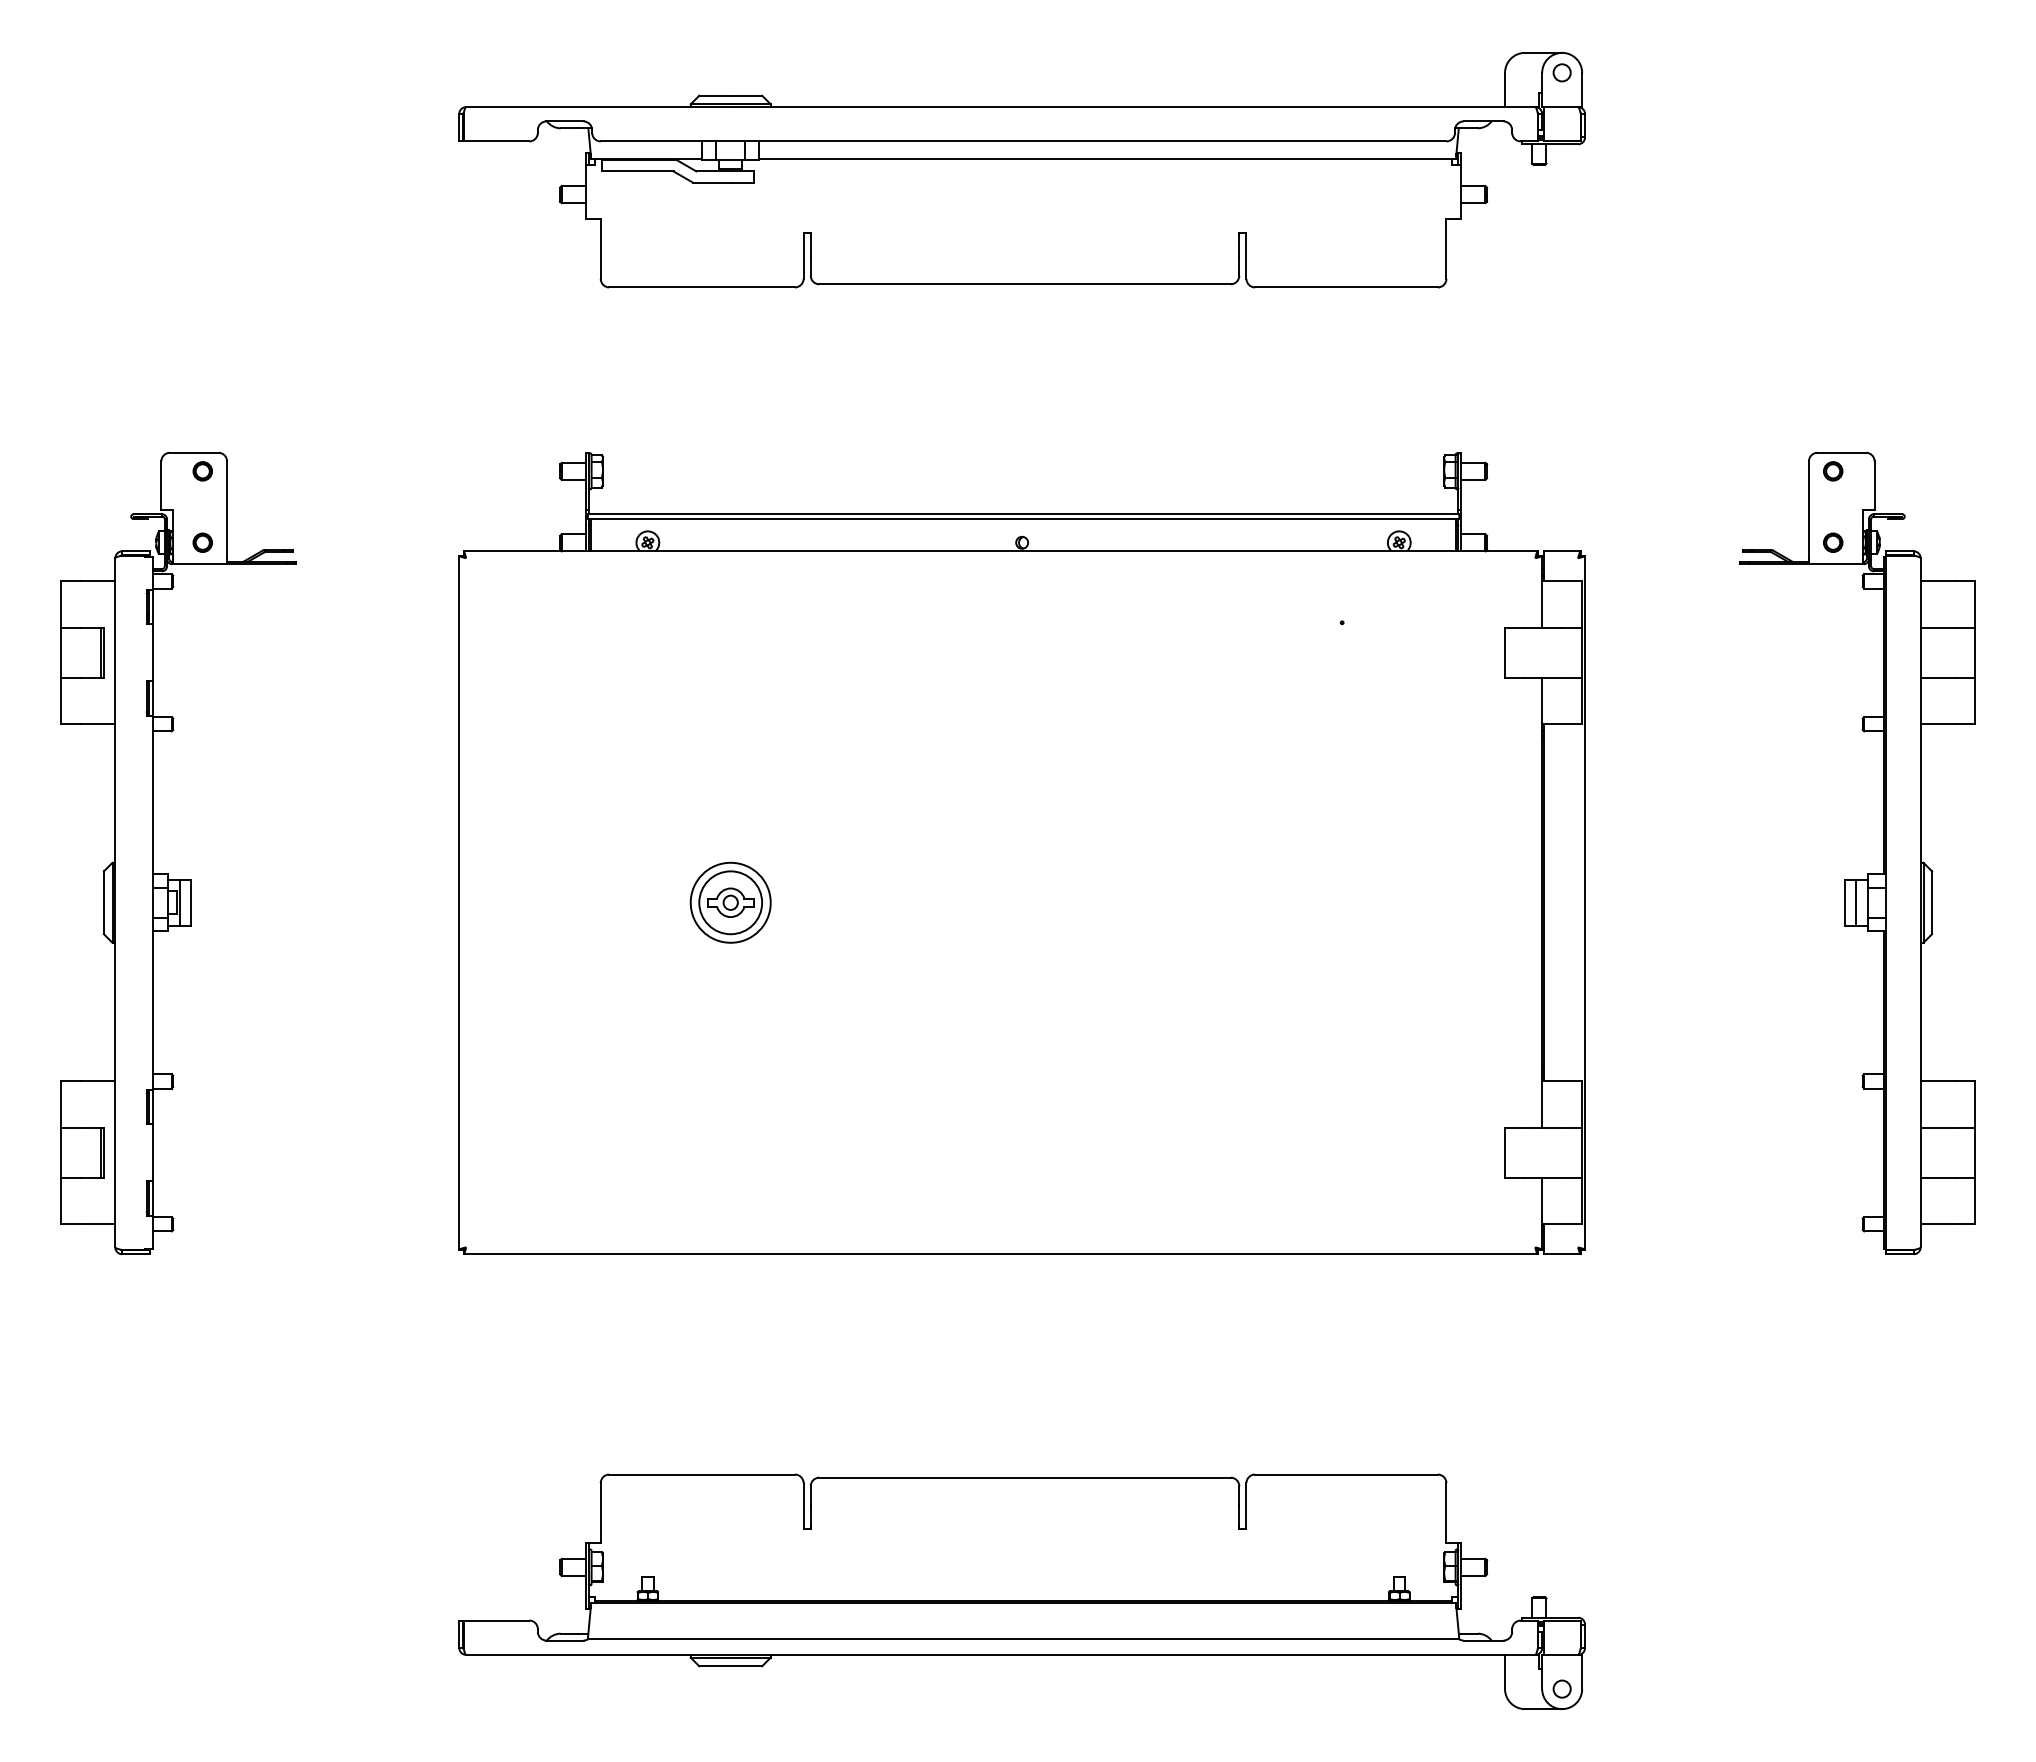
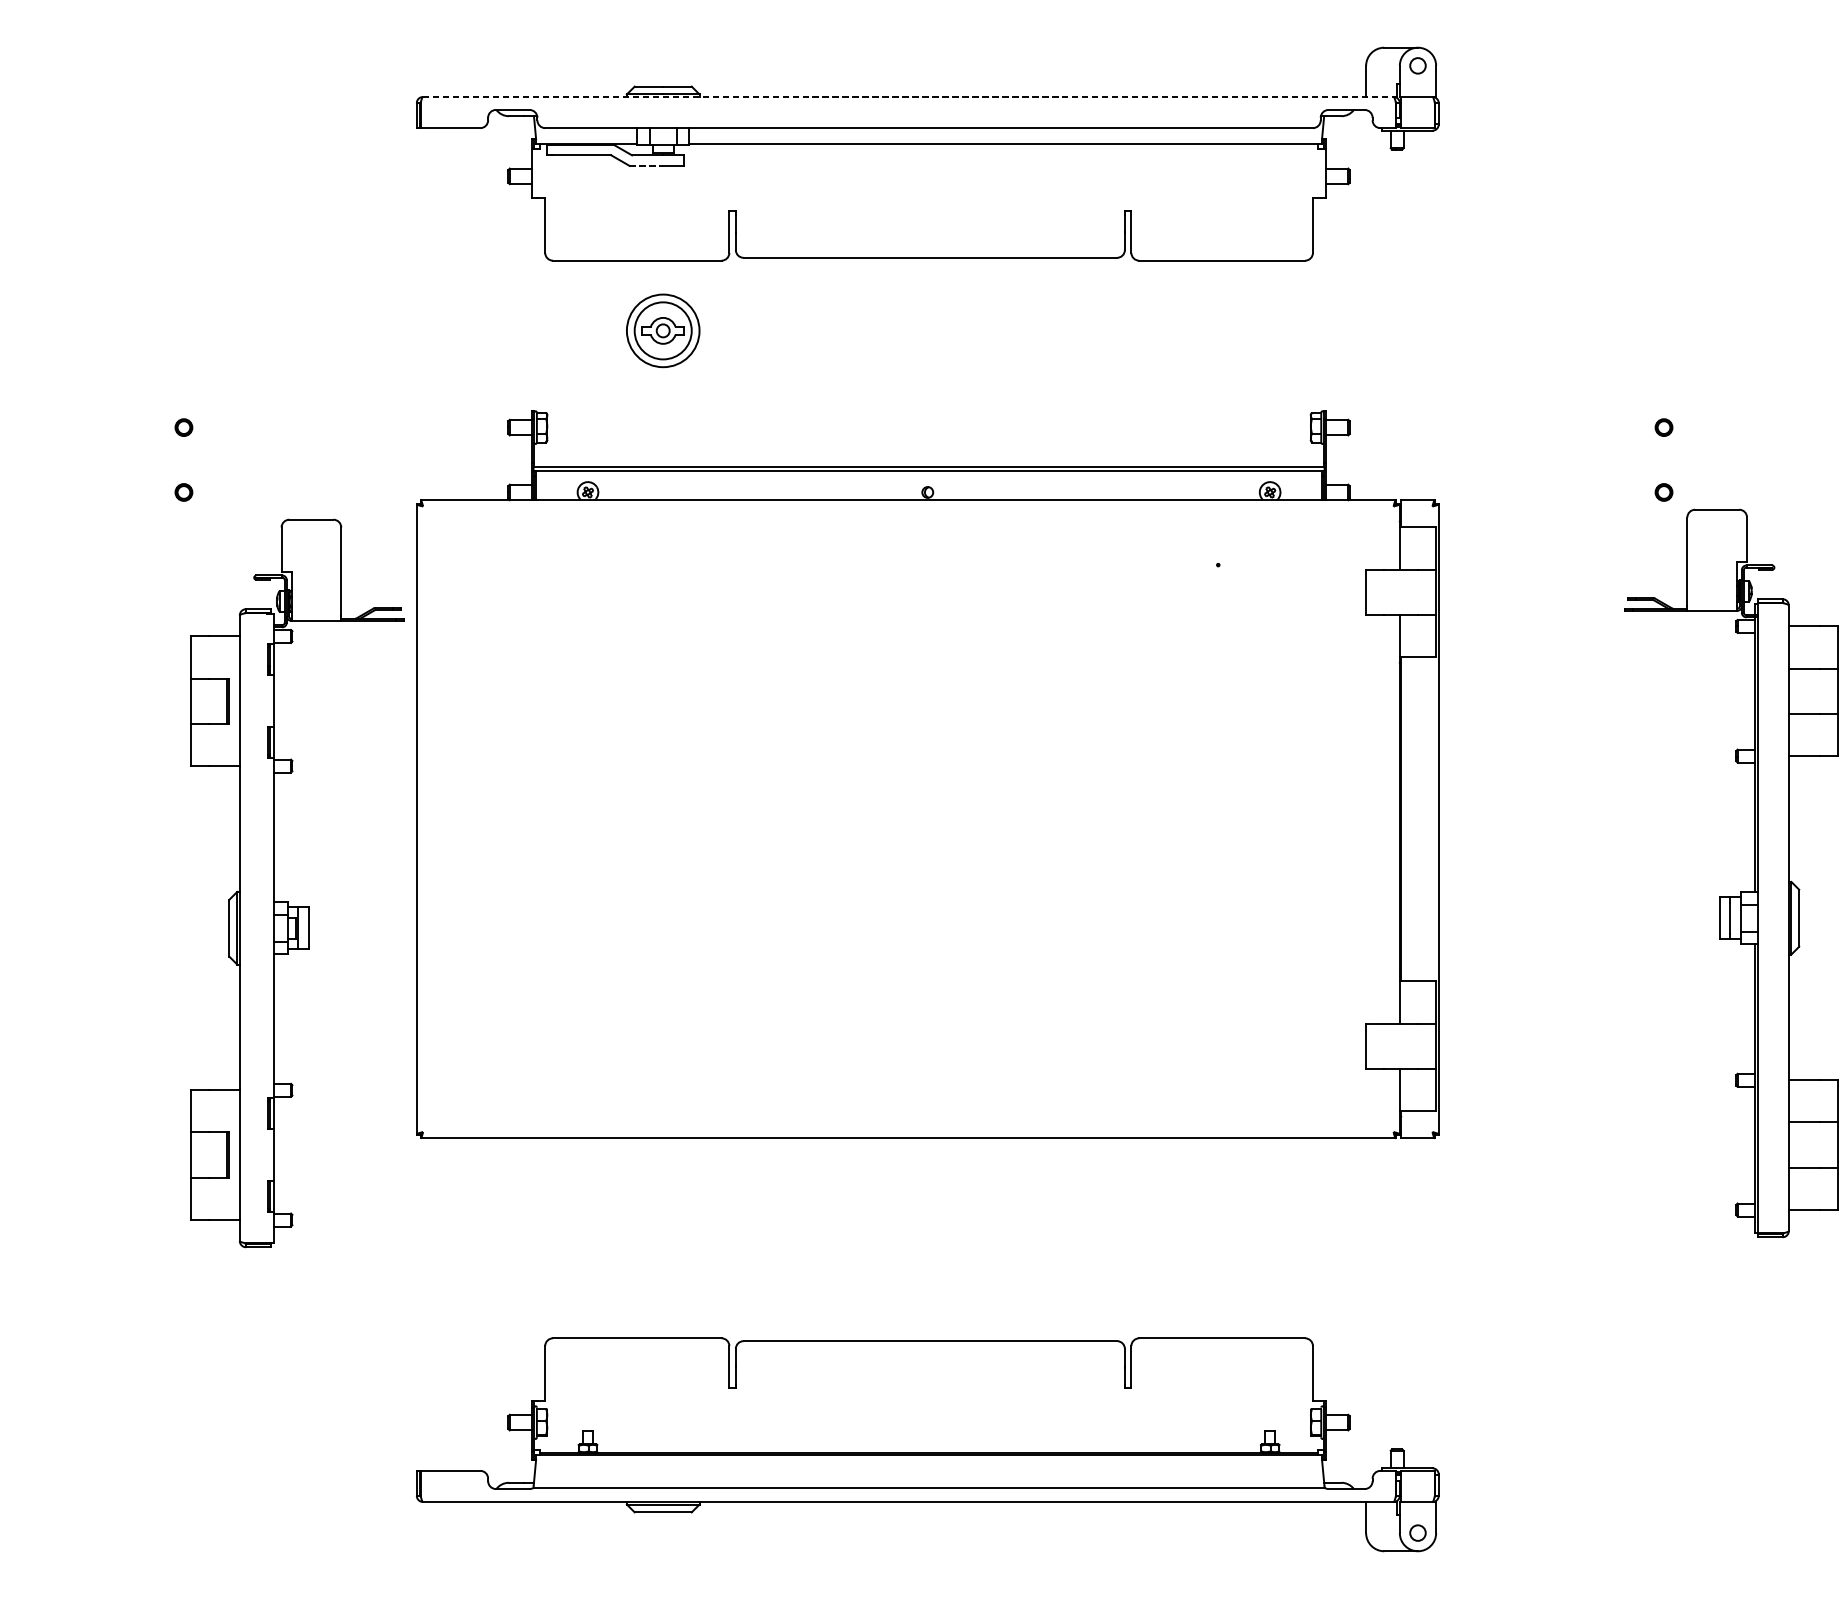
line: (1000, 107) -> (908, 97), solid -> dashed
line: (712, 182) -> (646, 165), solid -> dashed
part: (168, 873) -> (288, 901), moved
part: (1867, 873) -> (1740, 891), moved
part: (730, 902) -> (663, 330), moved

